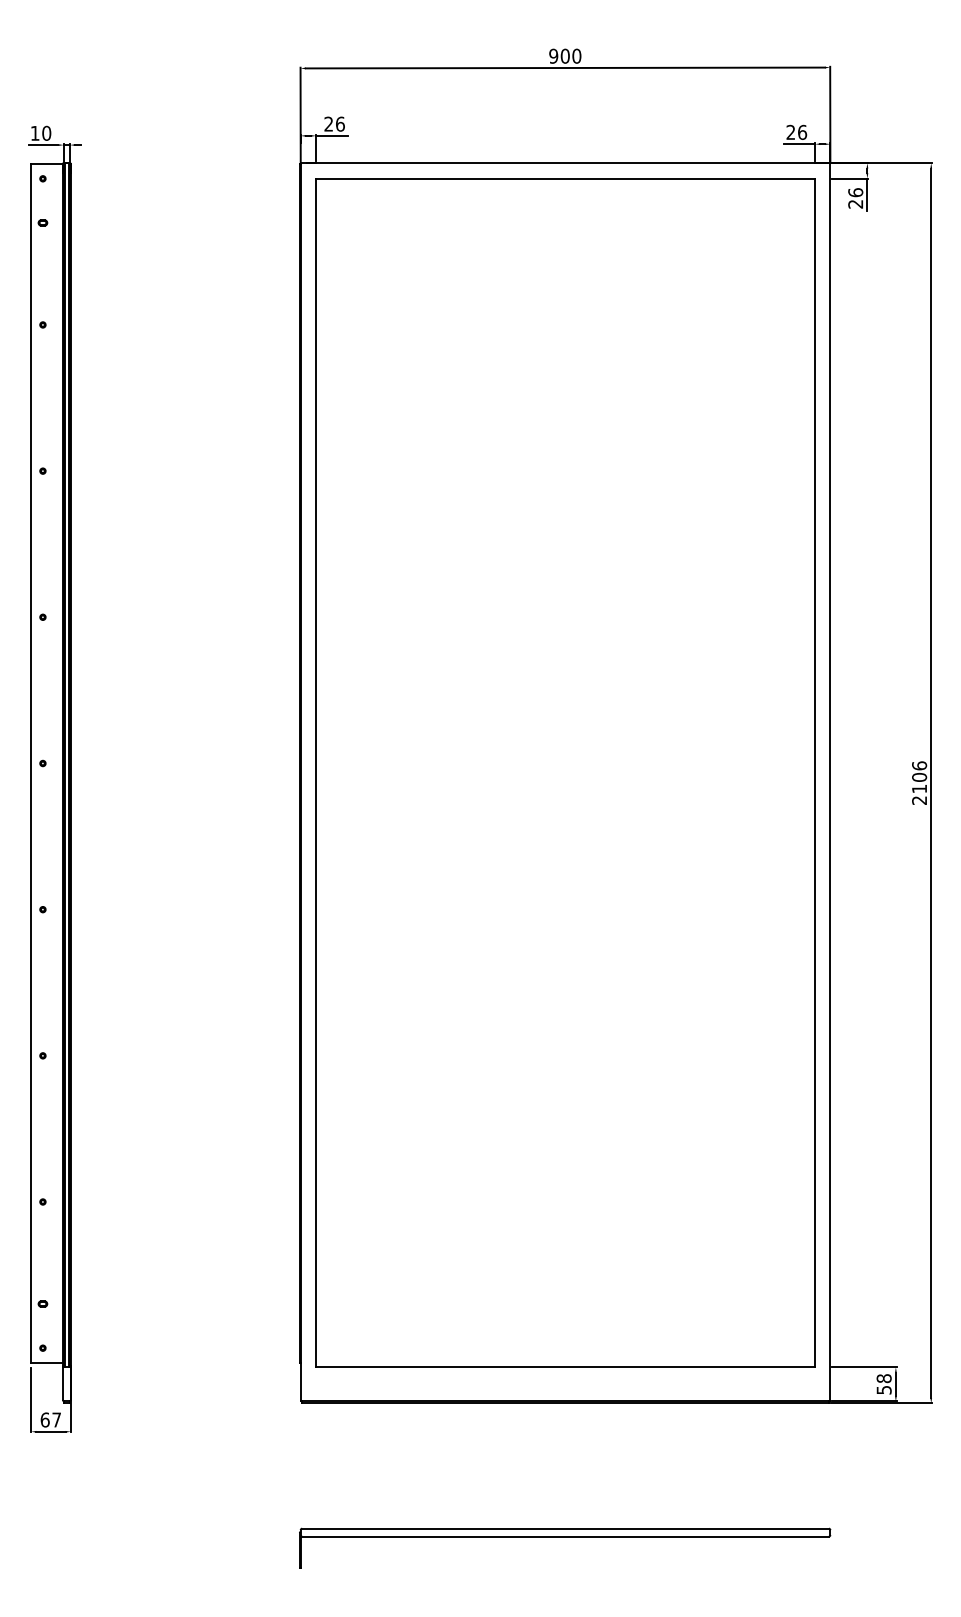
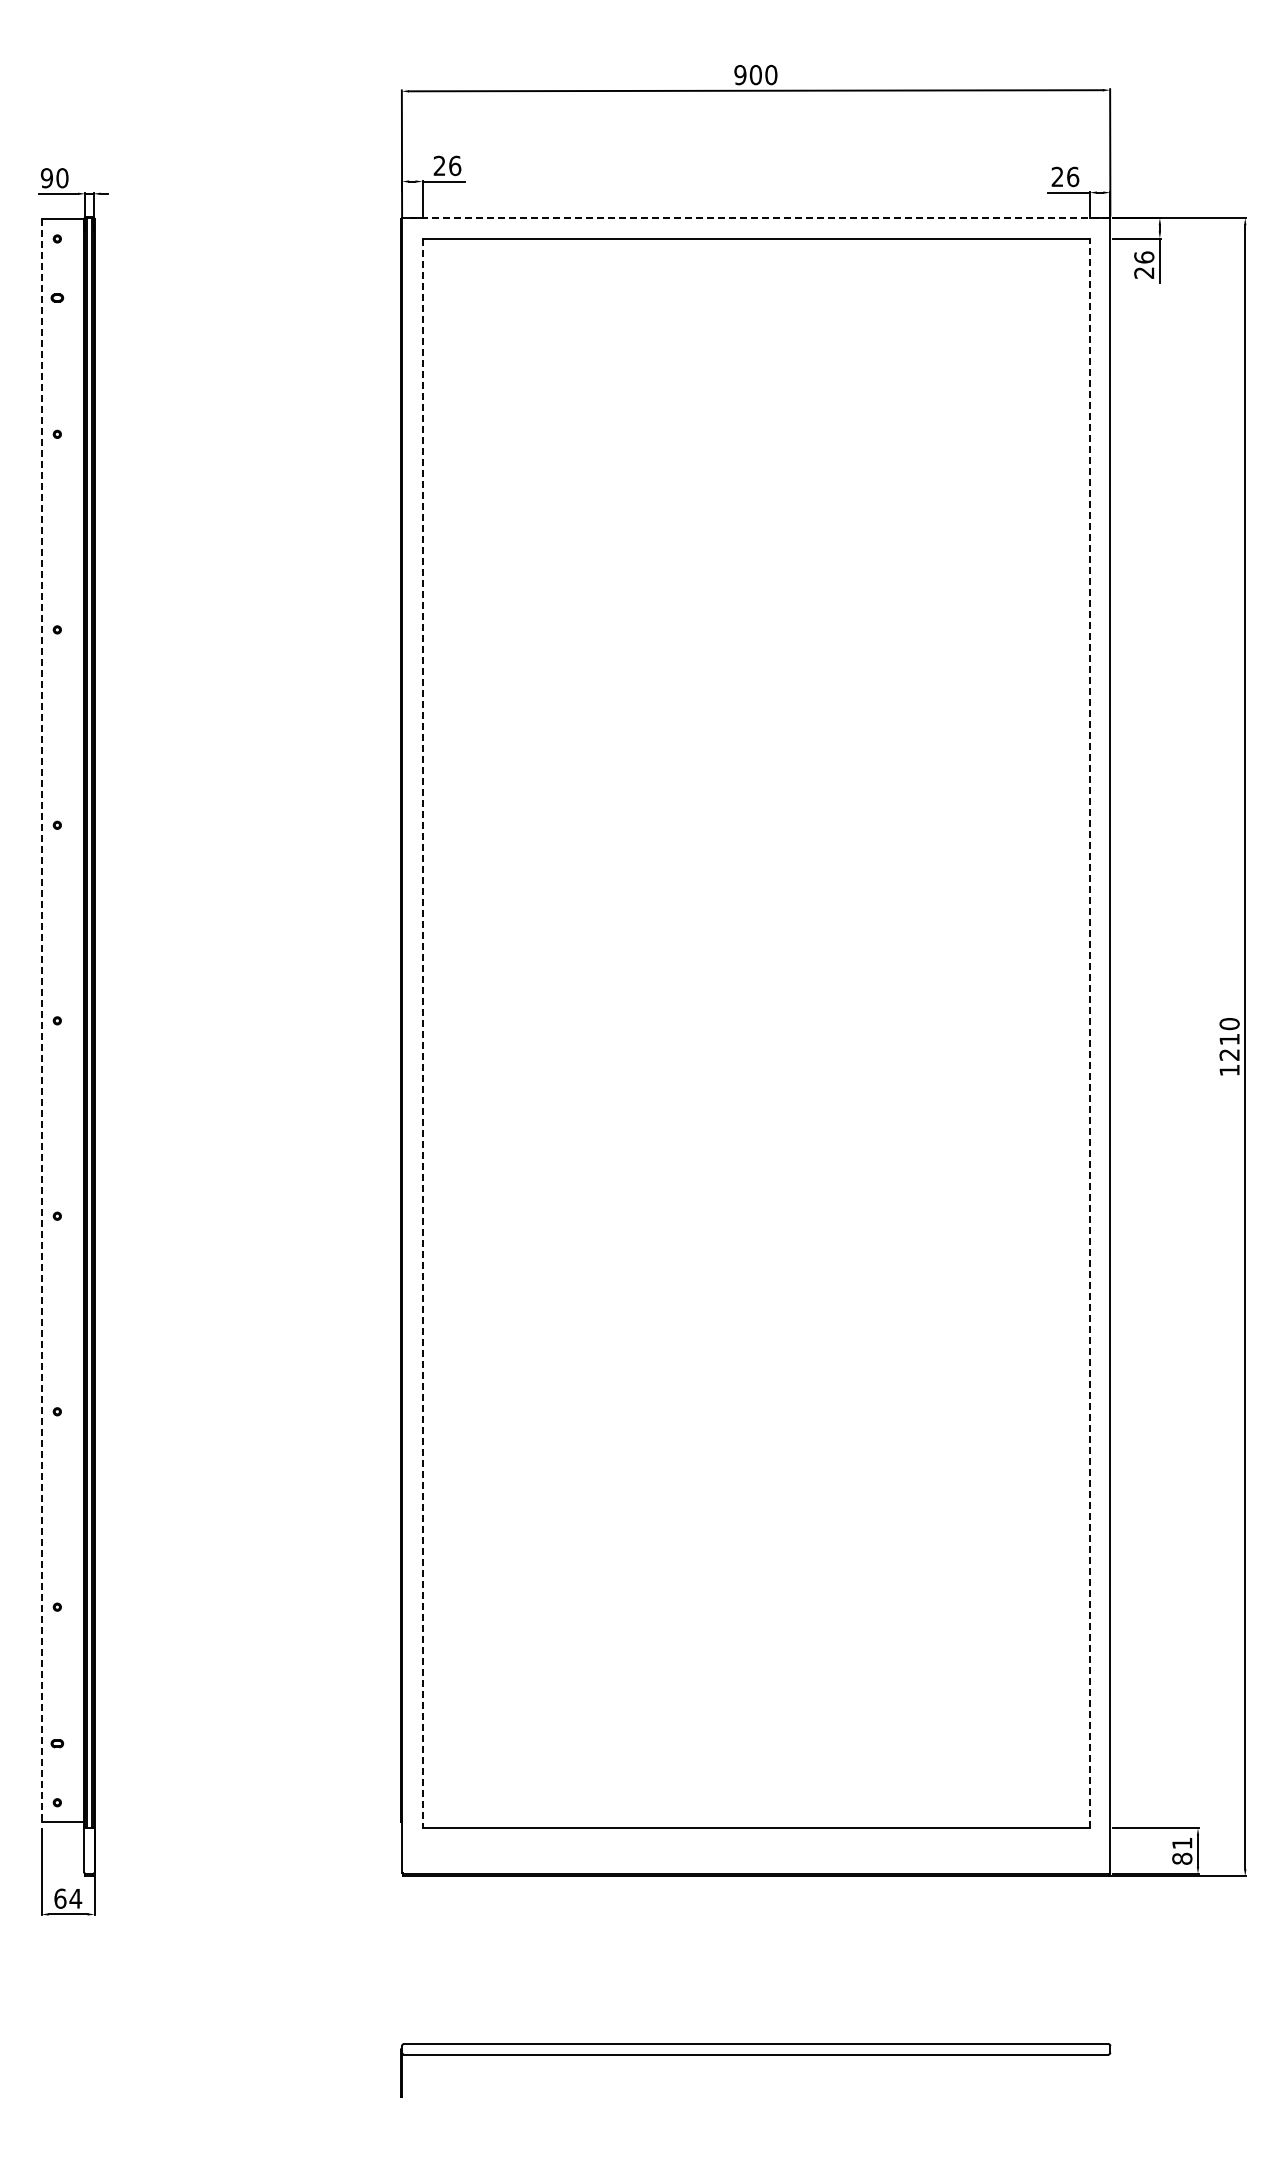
text: (34, 133) -> (46, 178), 10 -> 90
line: (568, 163) -> (760, 218), solid -> dashed
line: (31, 763) -> (41, 1020), solid -> dashed
line: (315, 772) -> (422, 1033), solid -> dashed
line: (814, 772) -> (1089, 1033), solid -> dashed
text: (919, 782) -> (1229, 1046), 2106 -> 1210
text: (884, 1383) -> (1182, 1850), 58 -> 81
text: (56, 1419) -> (75, 1898), 67 -> 64

